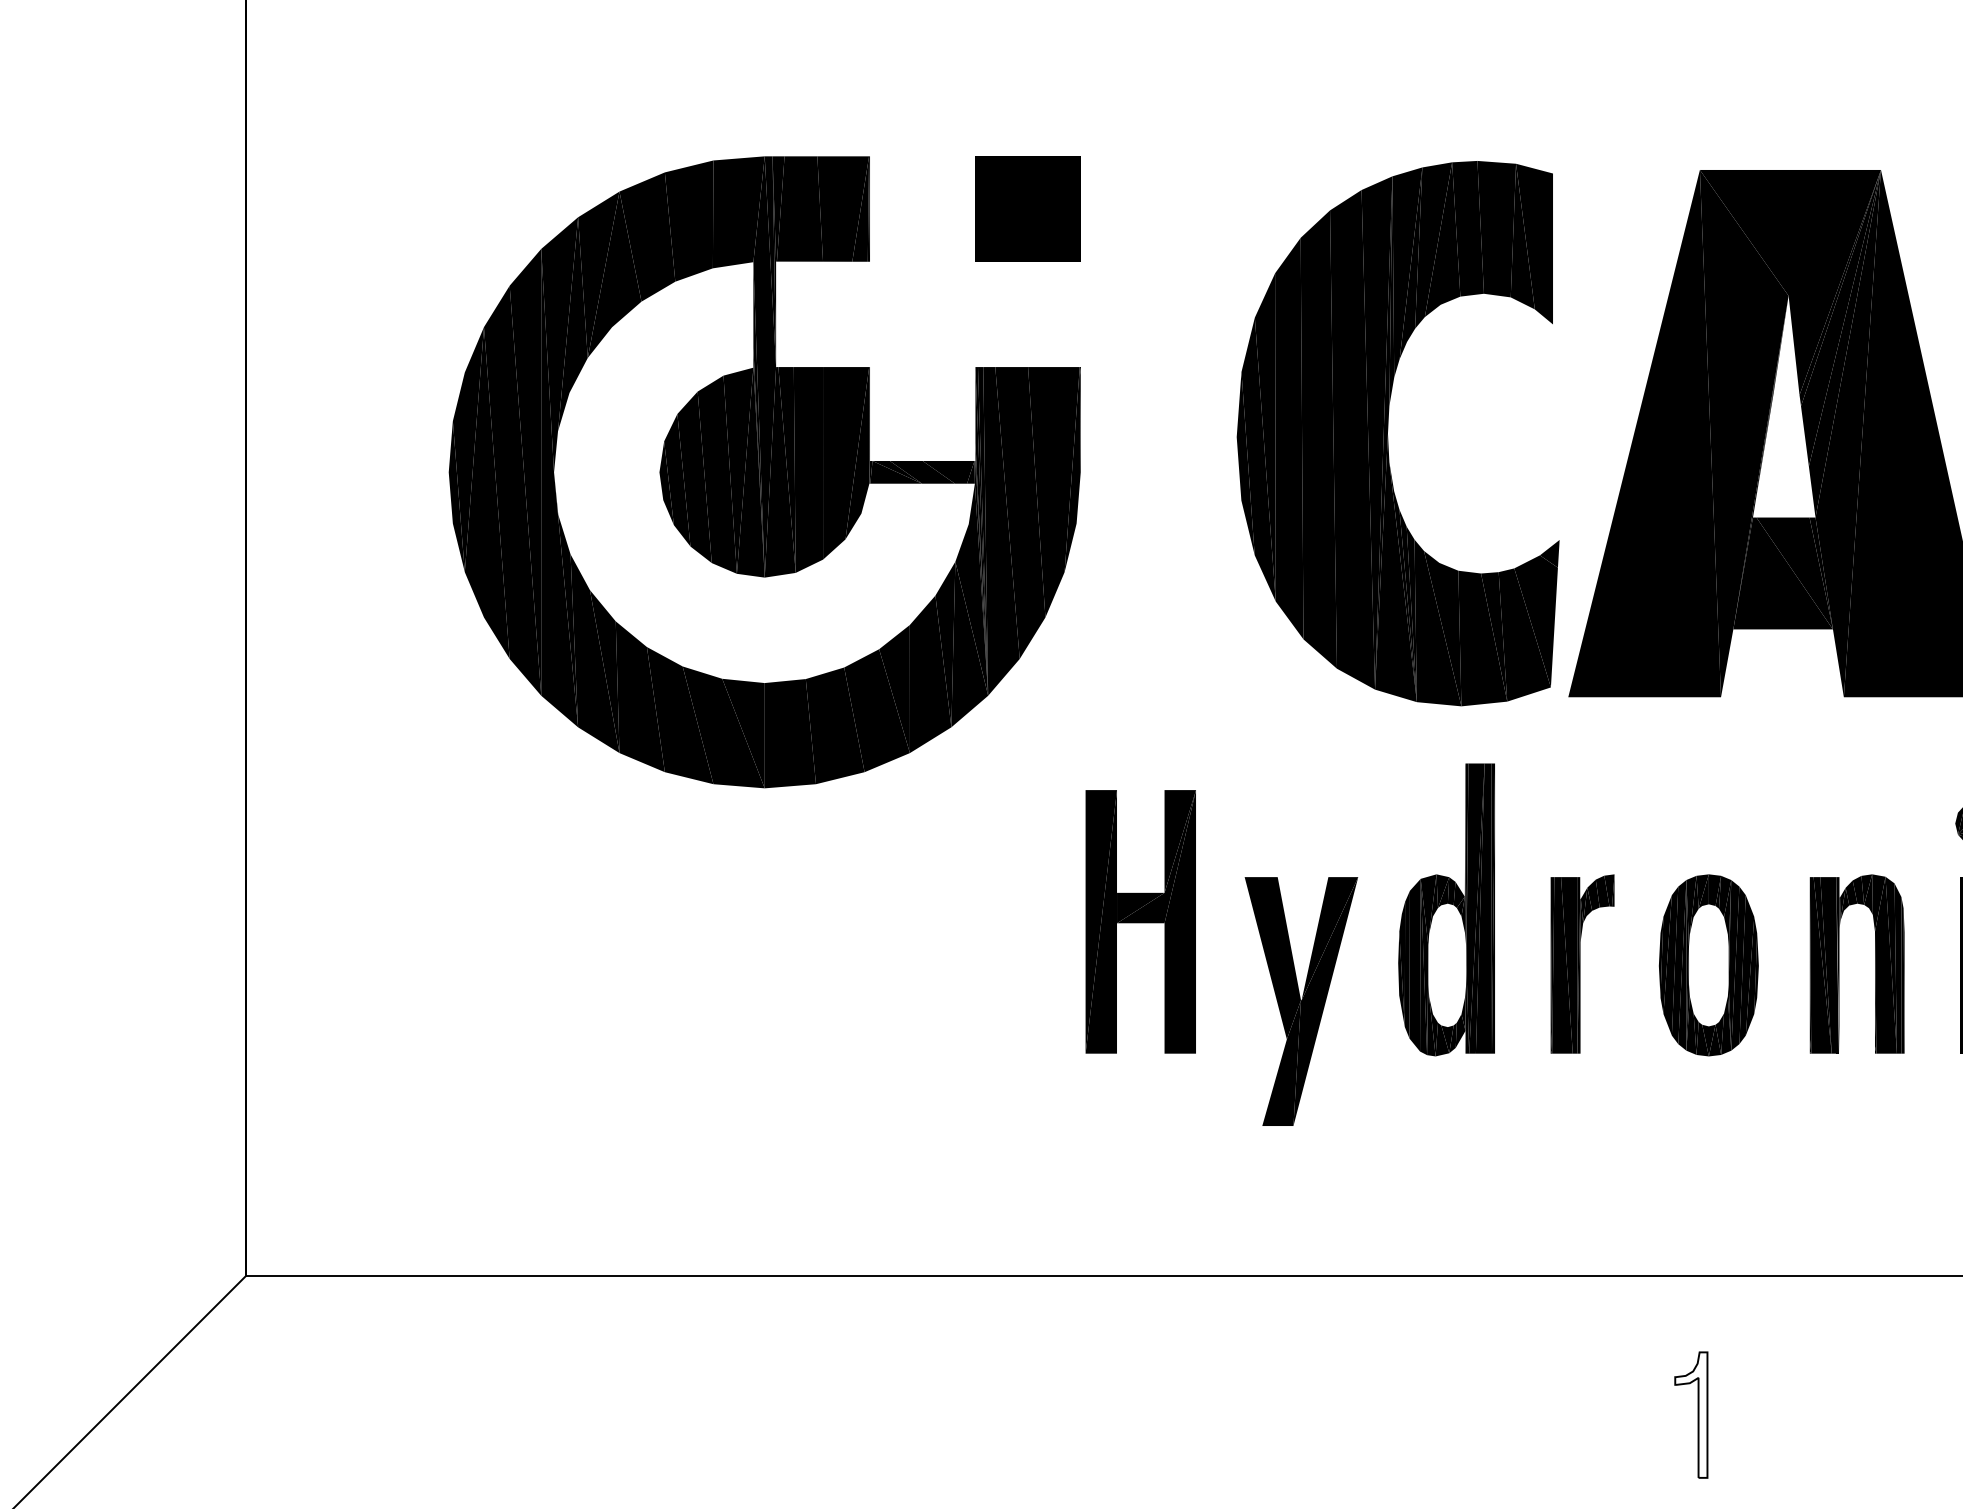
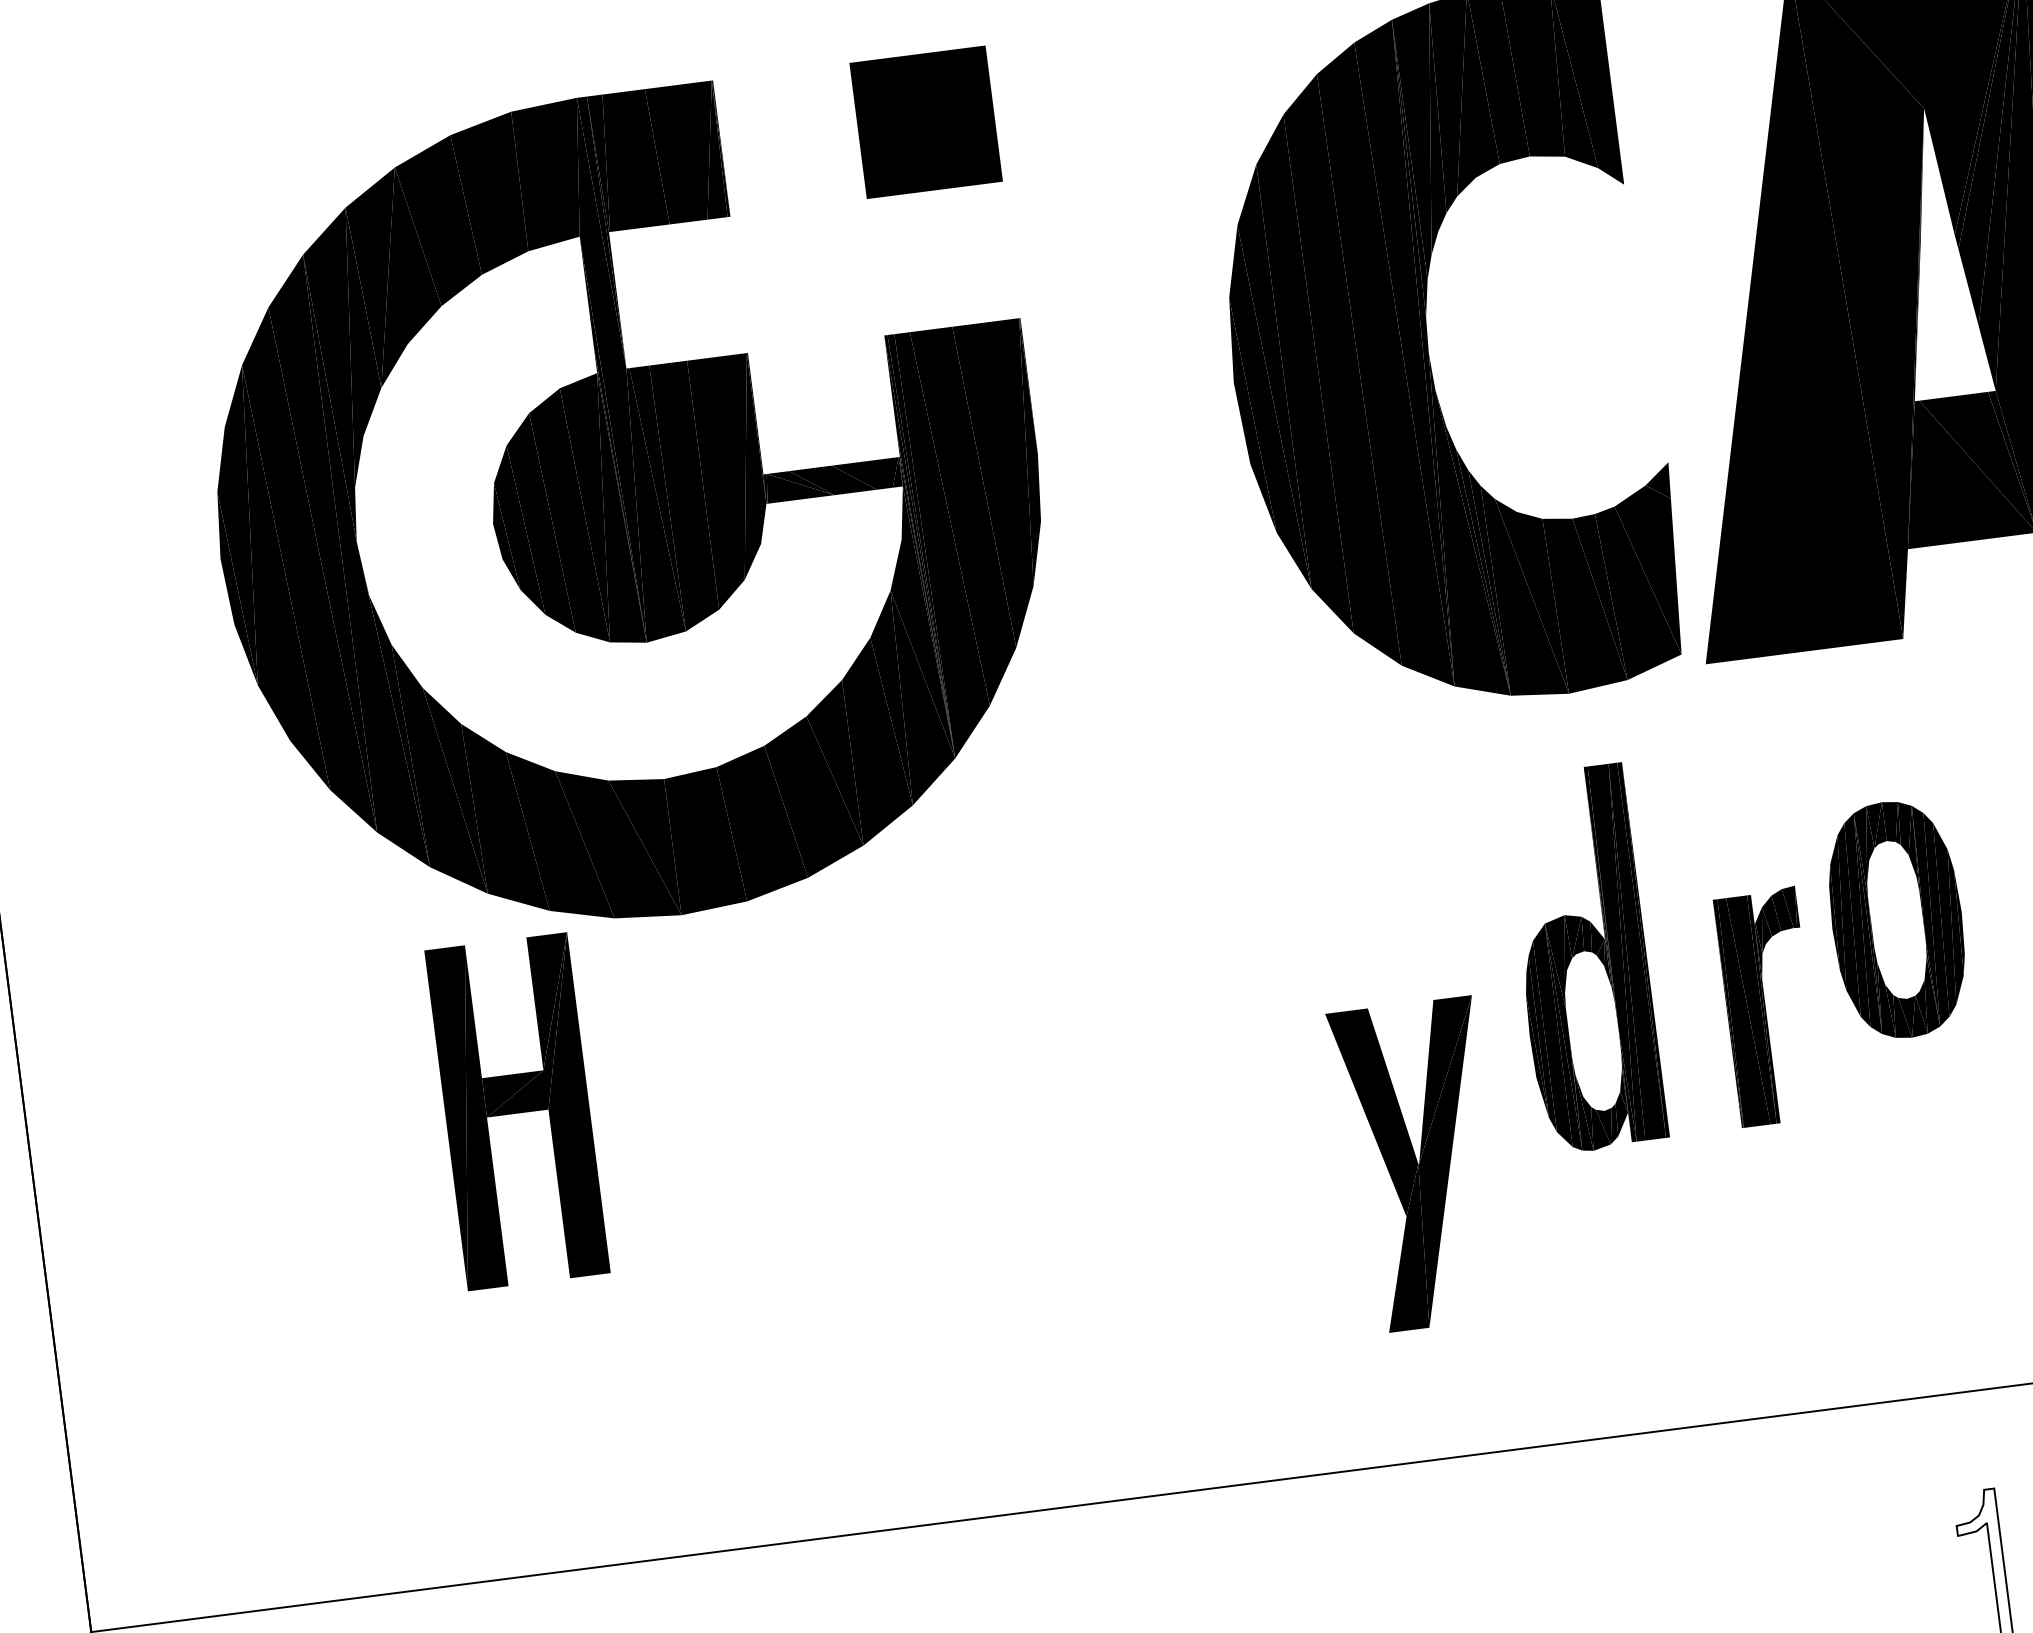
part: (1140, 921) -> (517, 1111), moved
part: (1708, 965) -> (1896, 920), moved
part: (1301, 1001) -> (1419, 1165), moved

